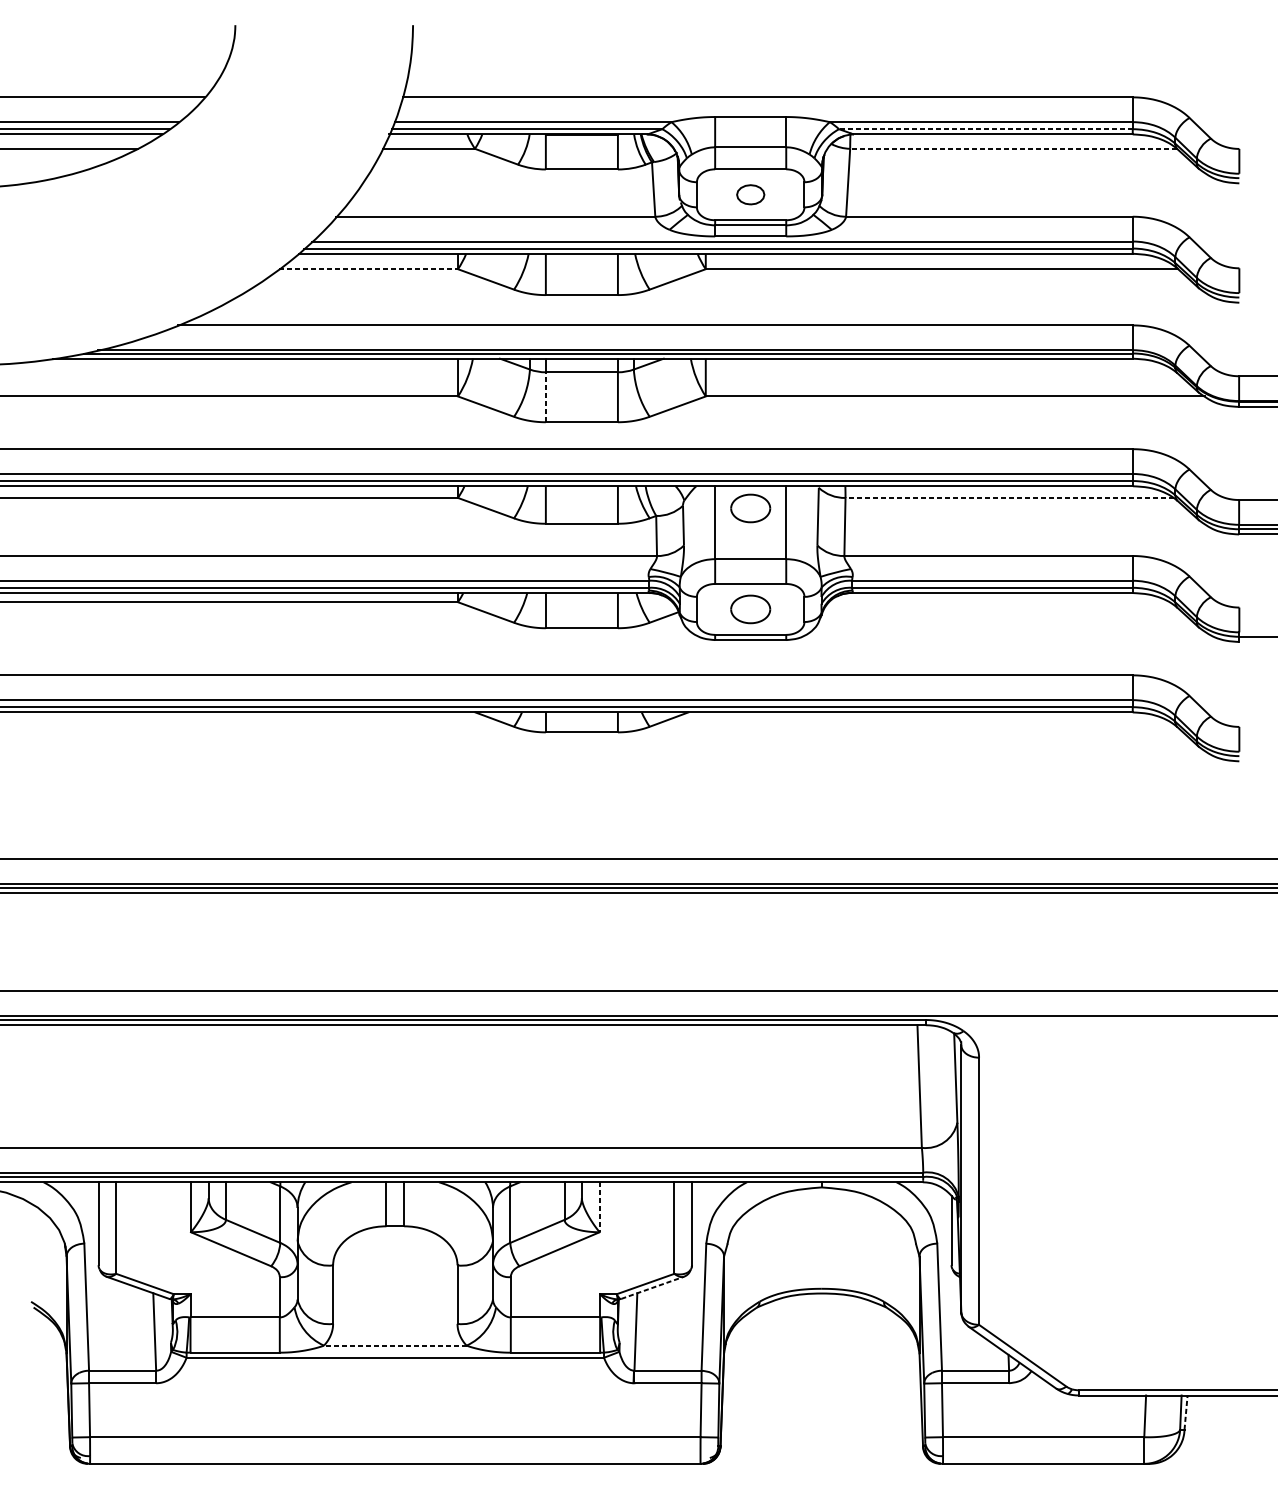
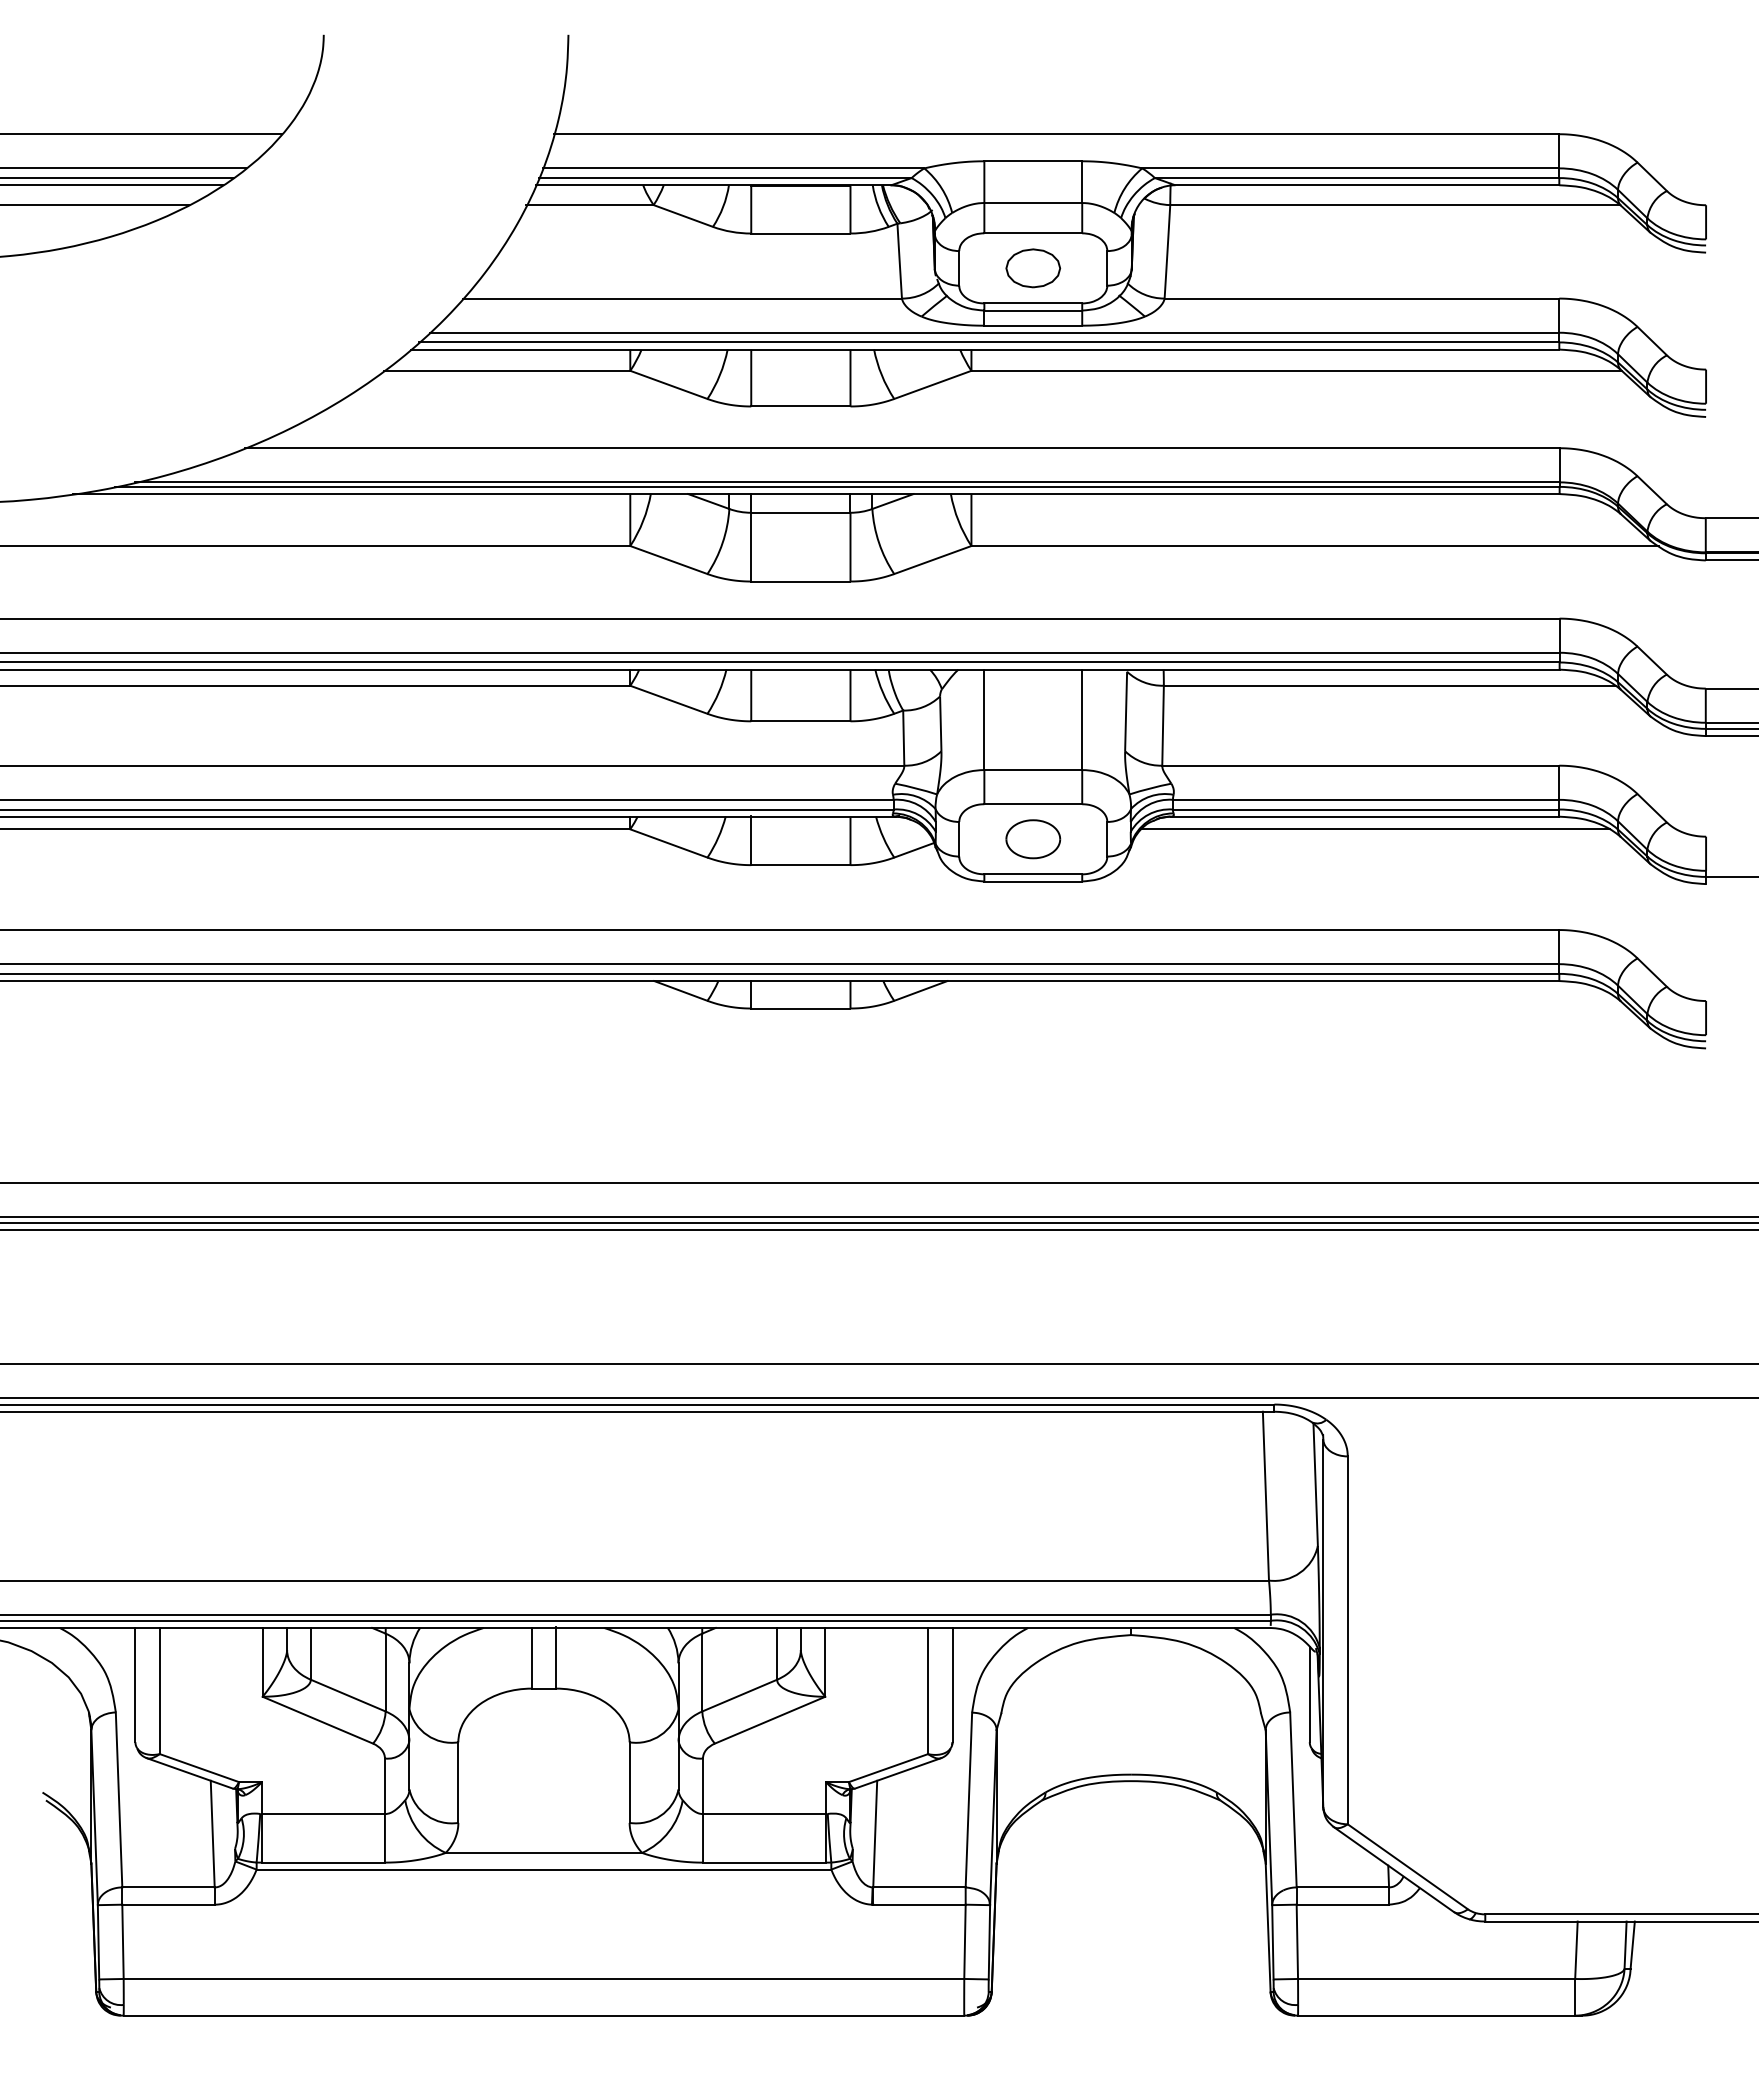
line: (985, 129) -> (1356, 178), dashed -> solid
line: (1013, 149) -> (1395, 205), dashed -> solid
part: (750, 194) -> (1033, 268), size x1.43
line: (368, 268) -> (507, 370), dashed -> solid
line: (546, 396) -> (751, 546), dashed -> solid
line: (1009, 497) -> (1389, 685), dashed -> solid
part: (750, 508) -> (1033, 700), removed
line: (999, 602) -> (1375, 829), added
line: (599, 1207) -> (825, 1662), dashed -> solid
line: (652, 1287) -> (898, 1773), dashed -> solid
line: (394, 1345) -> (543, 1852), dashed -> solid
line: (1185, 1412) -> (1632, 1945), dashed -> solid

